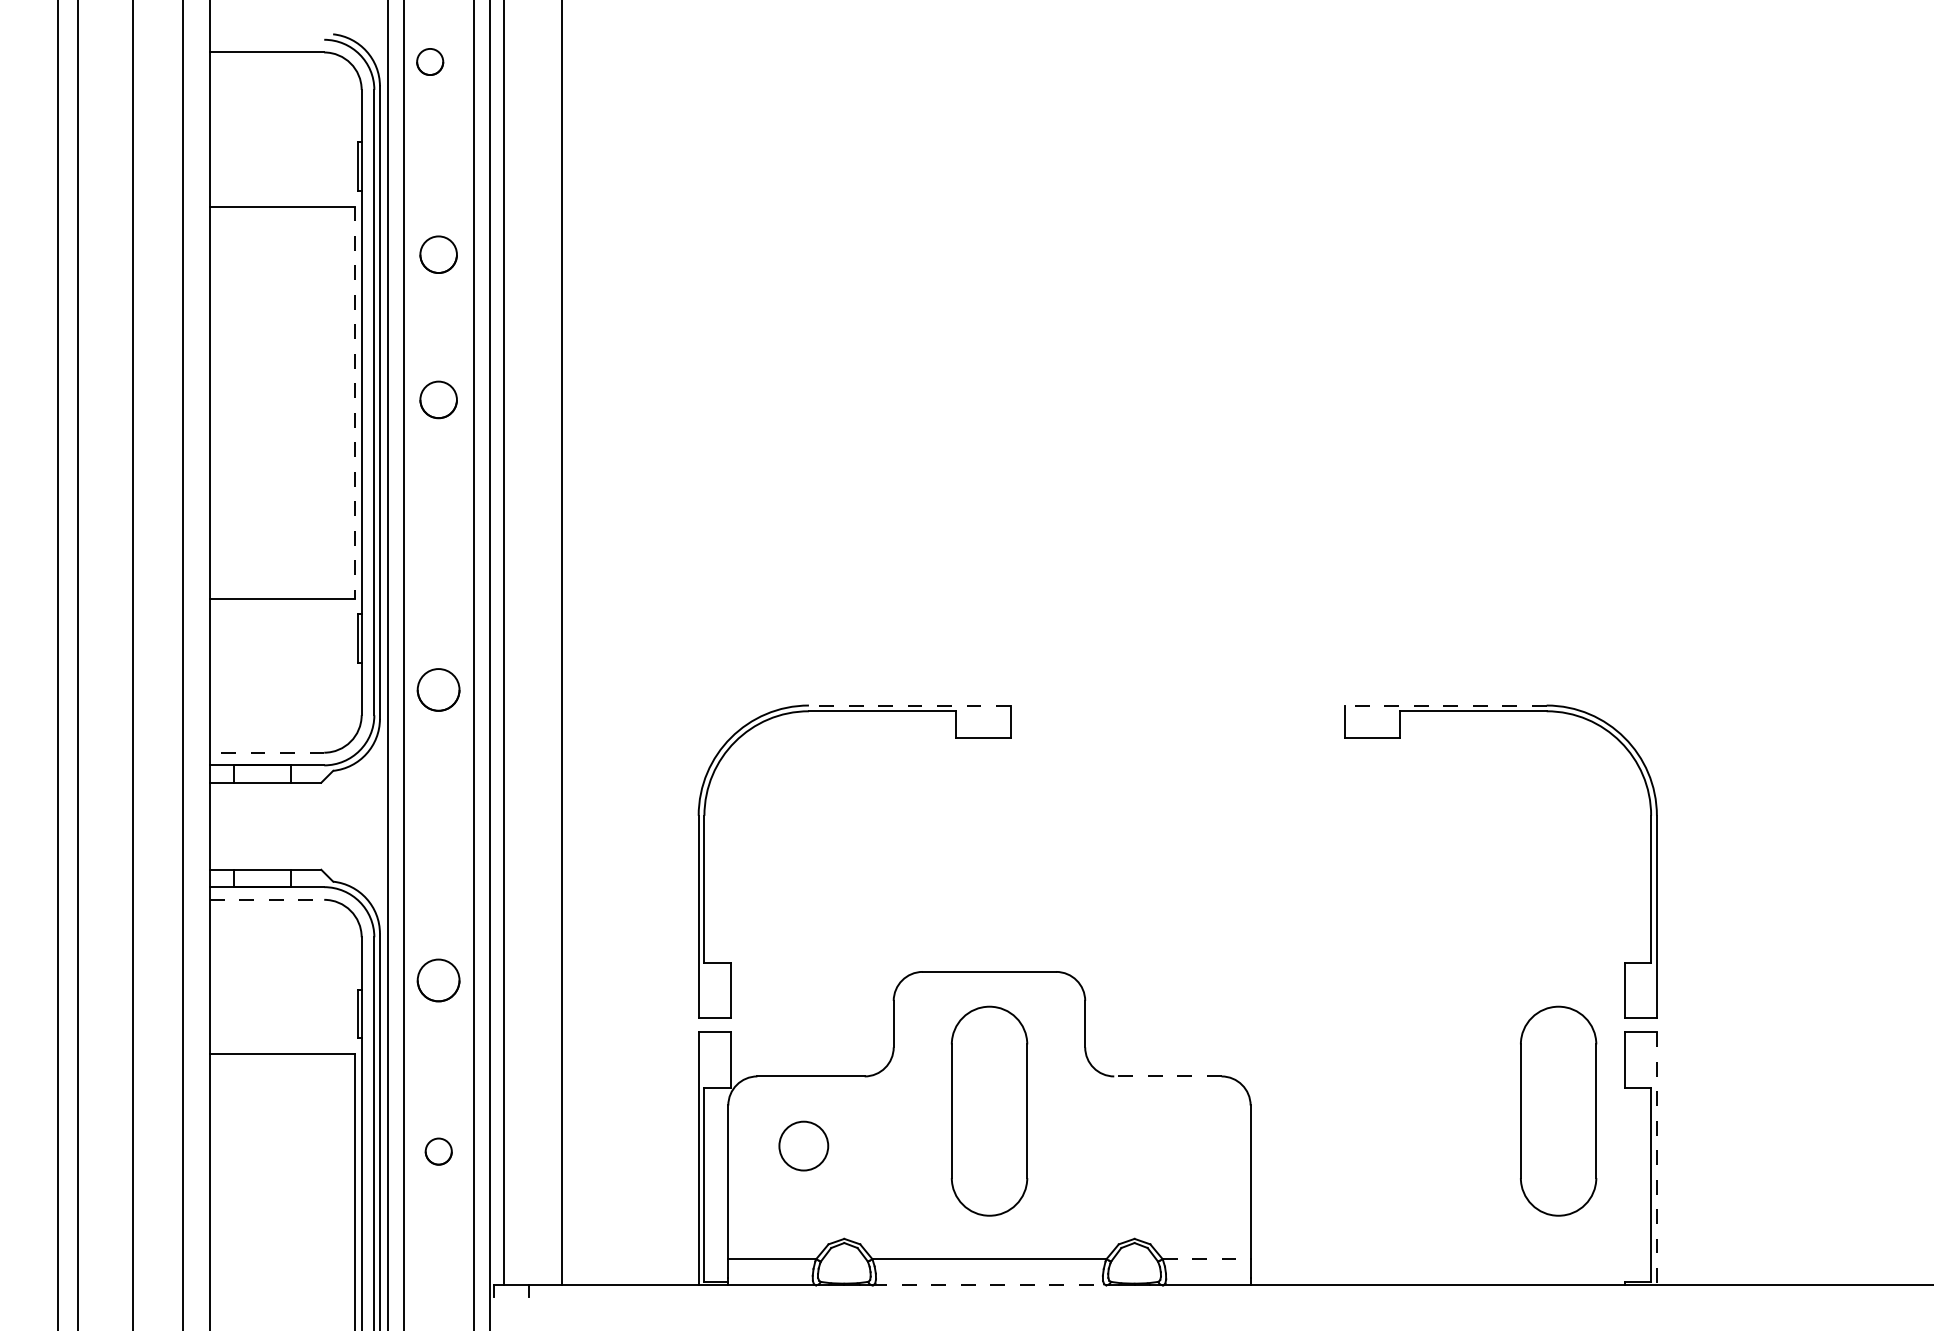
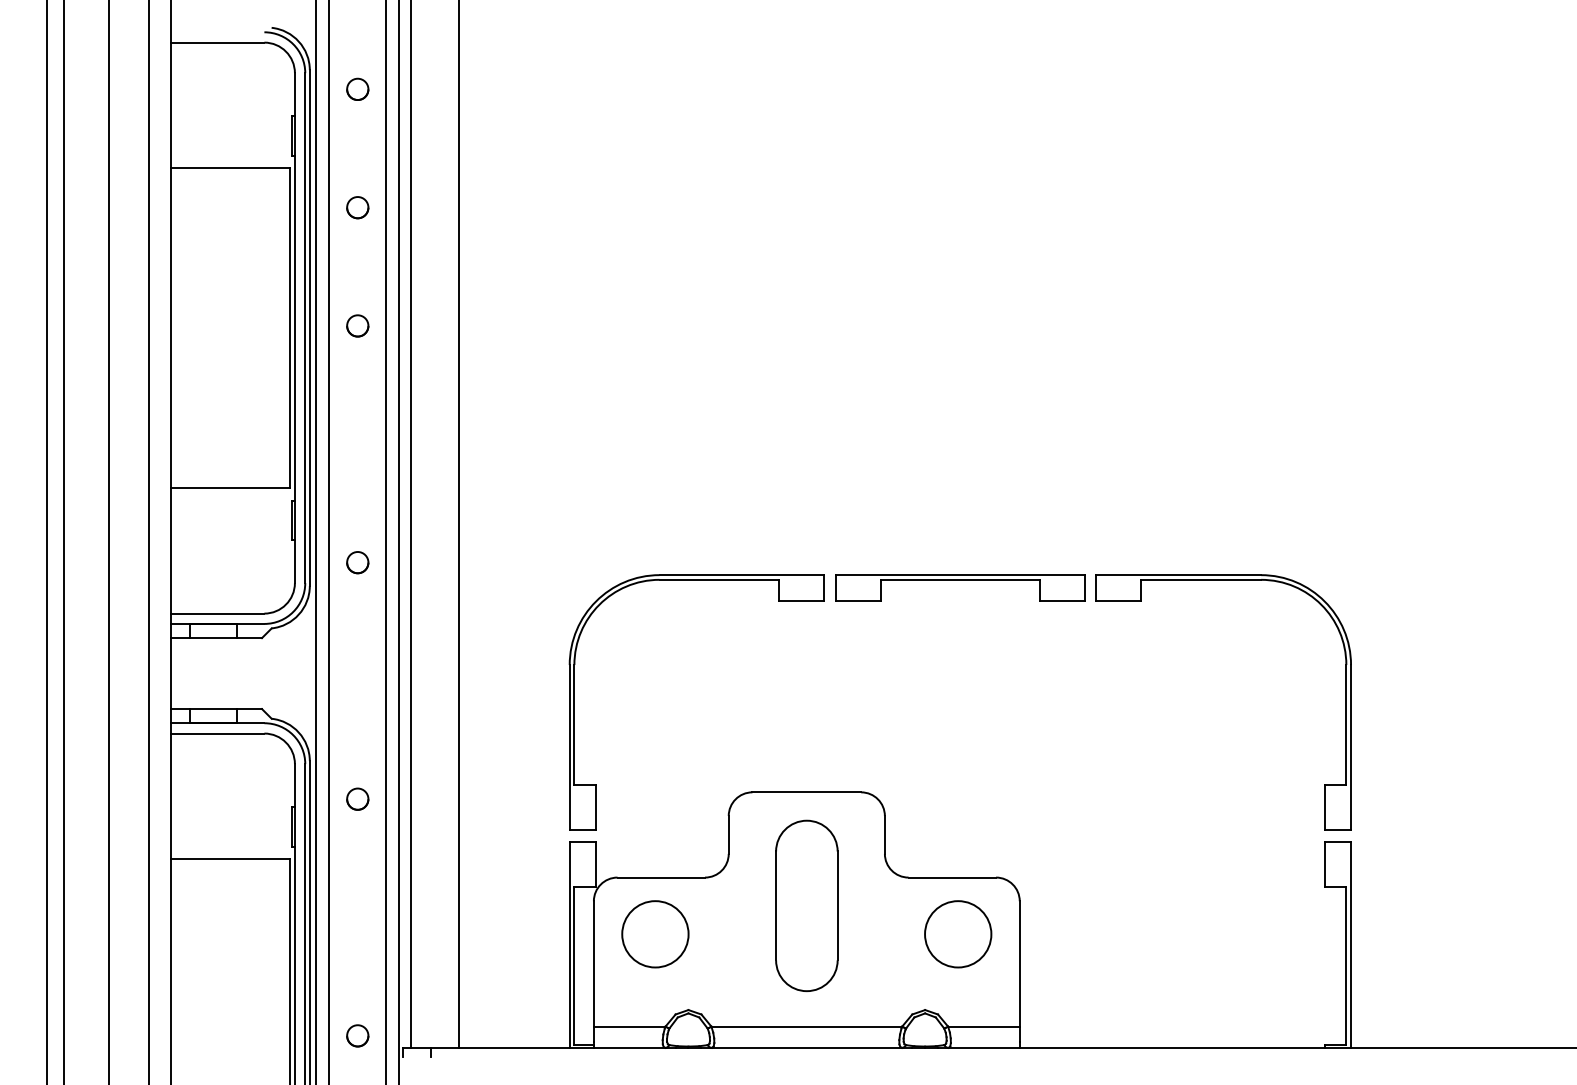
circle: (429, 60) -> (357, 88), moved
circle: (438, 254) -> (357, 207), size x0.71
circle: (438, 399) -> (357, 325), size x0.71
line: (355, 403) -> (289, 328), dashed -> solid
circle: (438, 690) -> (357, 562), size x0.62
line: (909, 705) -> (741, 575), dashed -> solid
line: (1445, 705) -> (1178, 575), dashed -> solid
part: (1177, 712) -> (960, 580), added
line: (266, 752) -> (217, 613), dashed -> solid
line: (266, 899) -> (217, 733), dashed -> solid
circle: (438, 979) -> (357, 798), size x0.62
line: (1168, 1076) -> (952, 877), dashed -> solid
part: (1558, 1110) -> (1270, 905), removed
circle: (803, 1146) -> (655, 934), size x1.67
circle: (1175, 1146) -> (958, 934), added
circle: (438, 1151) -> (357, 1035), moved
line: (1657, 1159) -> (1351, 945), dashed -> solid
line: (1206, 1259) -> (983, 1026), dashed -> solid
line: (990, 1284) -> (807, 1047), dashed -> solid

